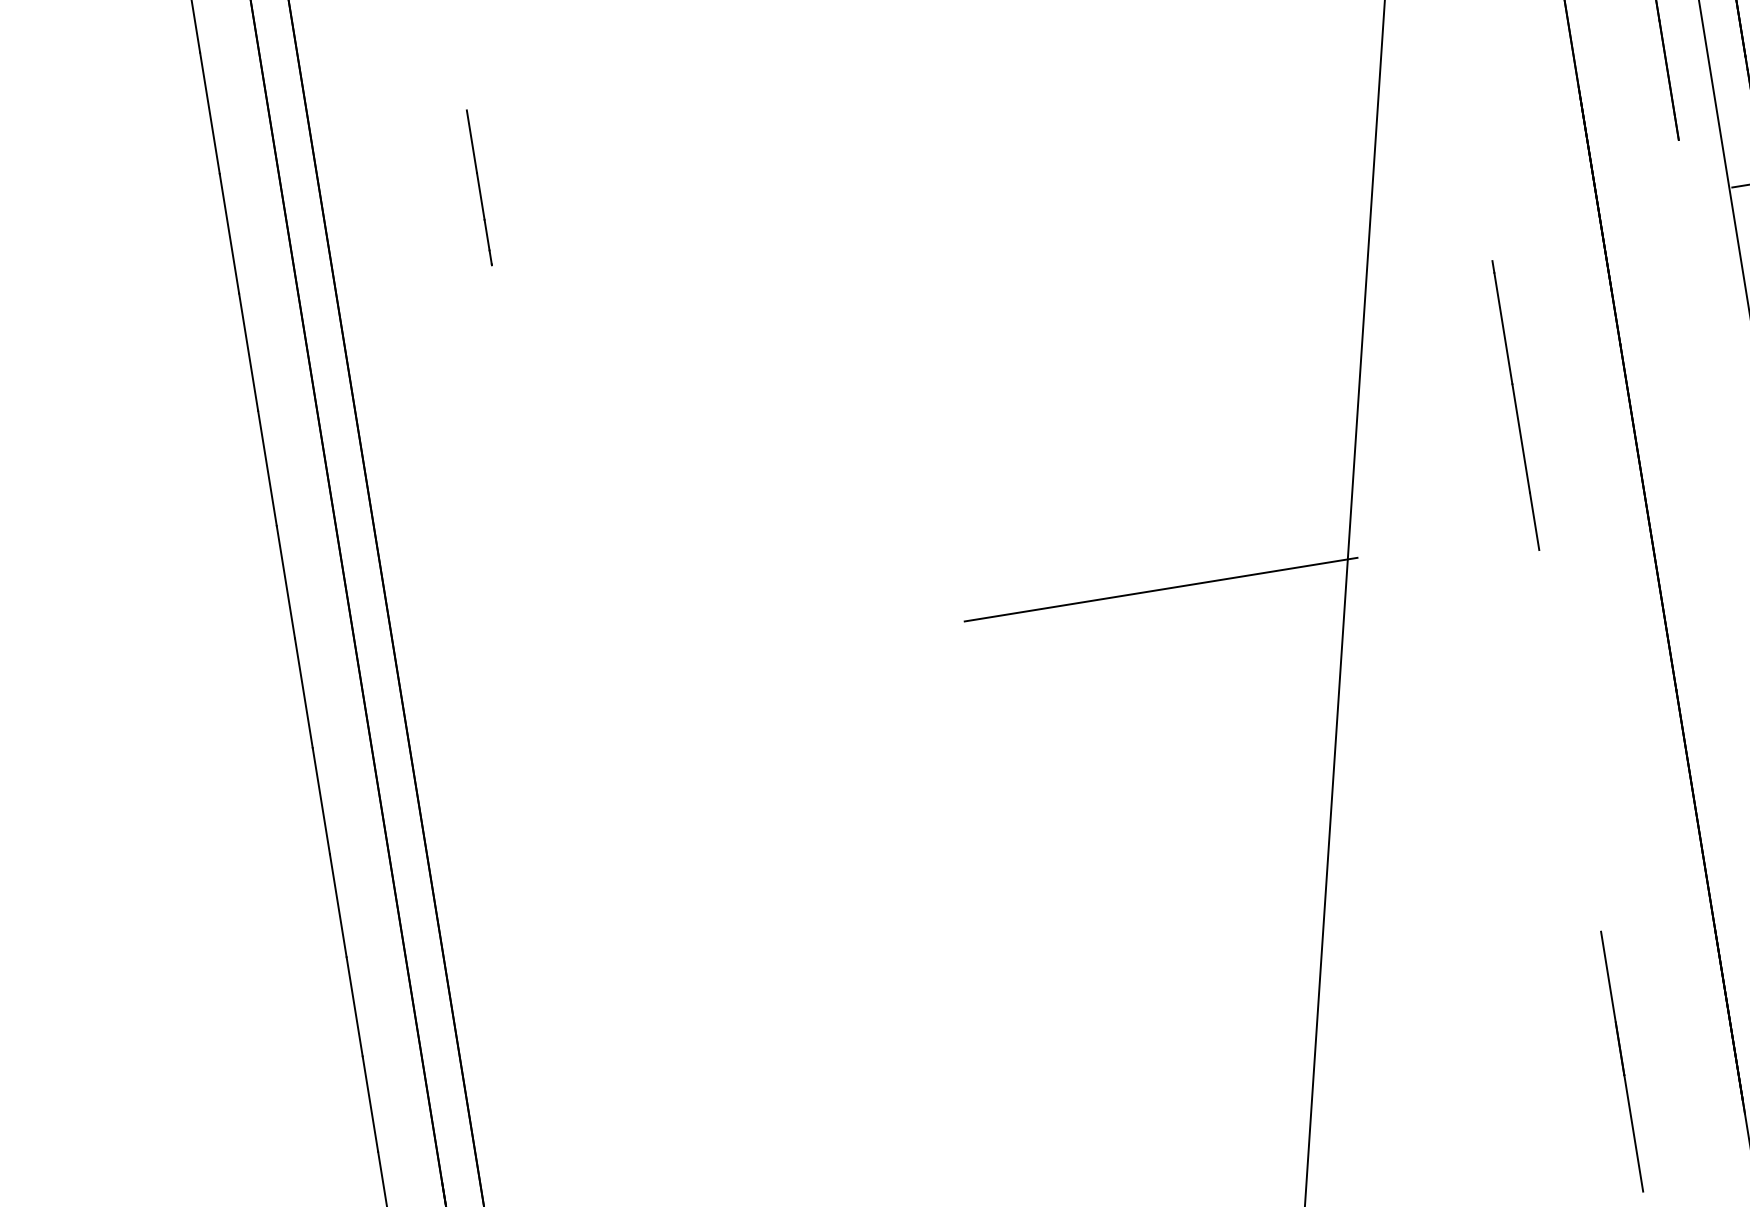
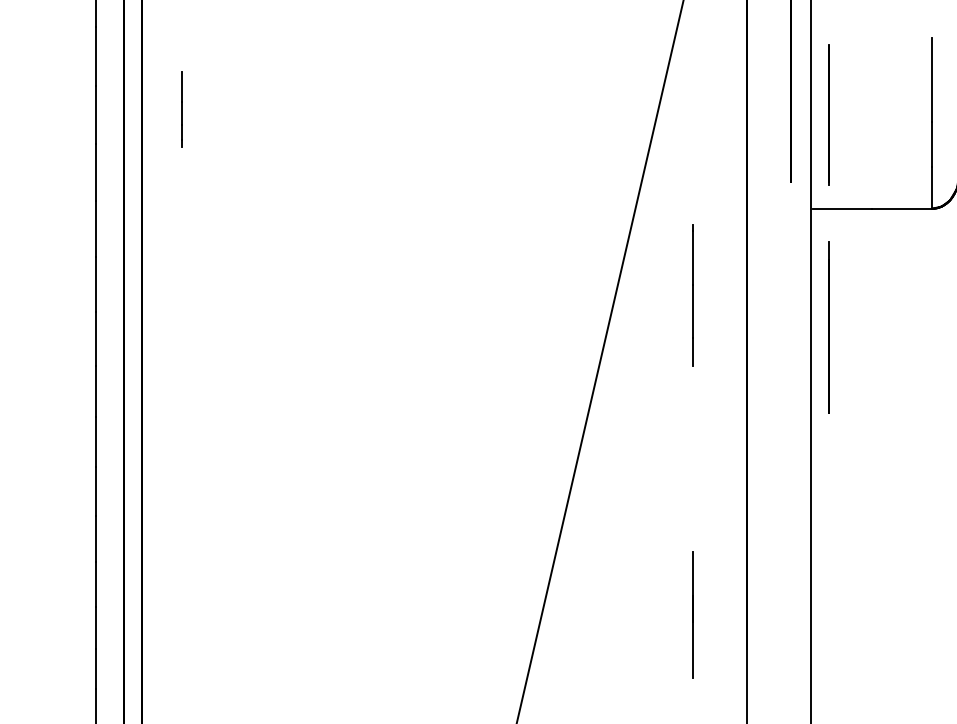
line: (478, 187) -> (181, 109), moved
line: (1160, 589) -> (510, 355), removed

